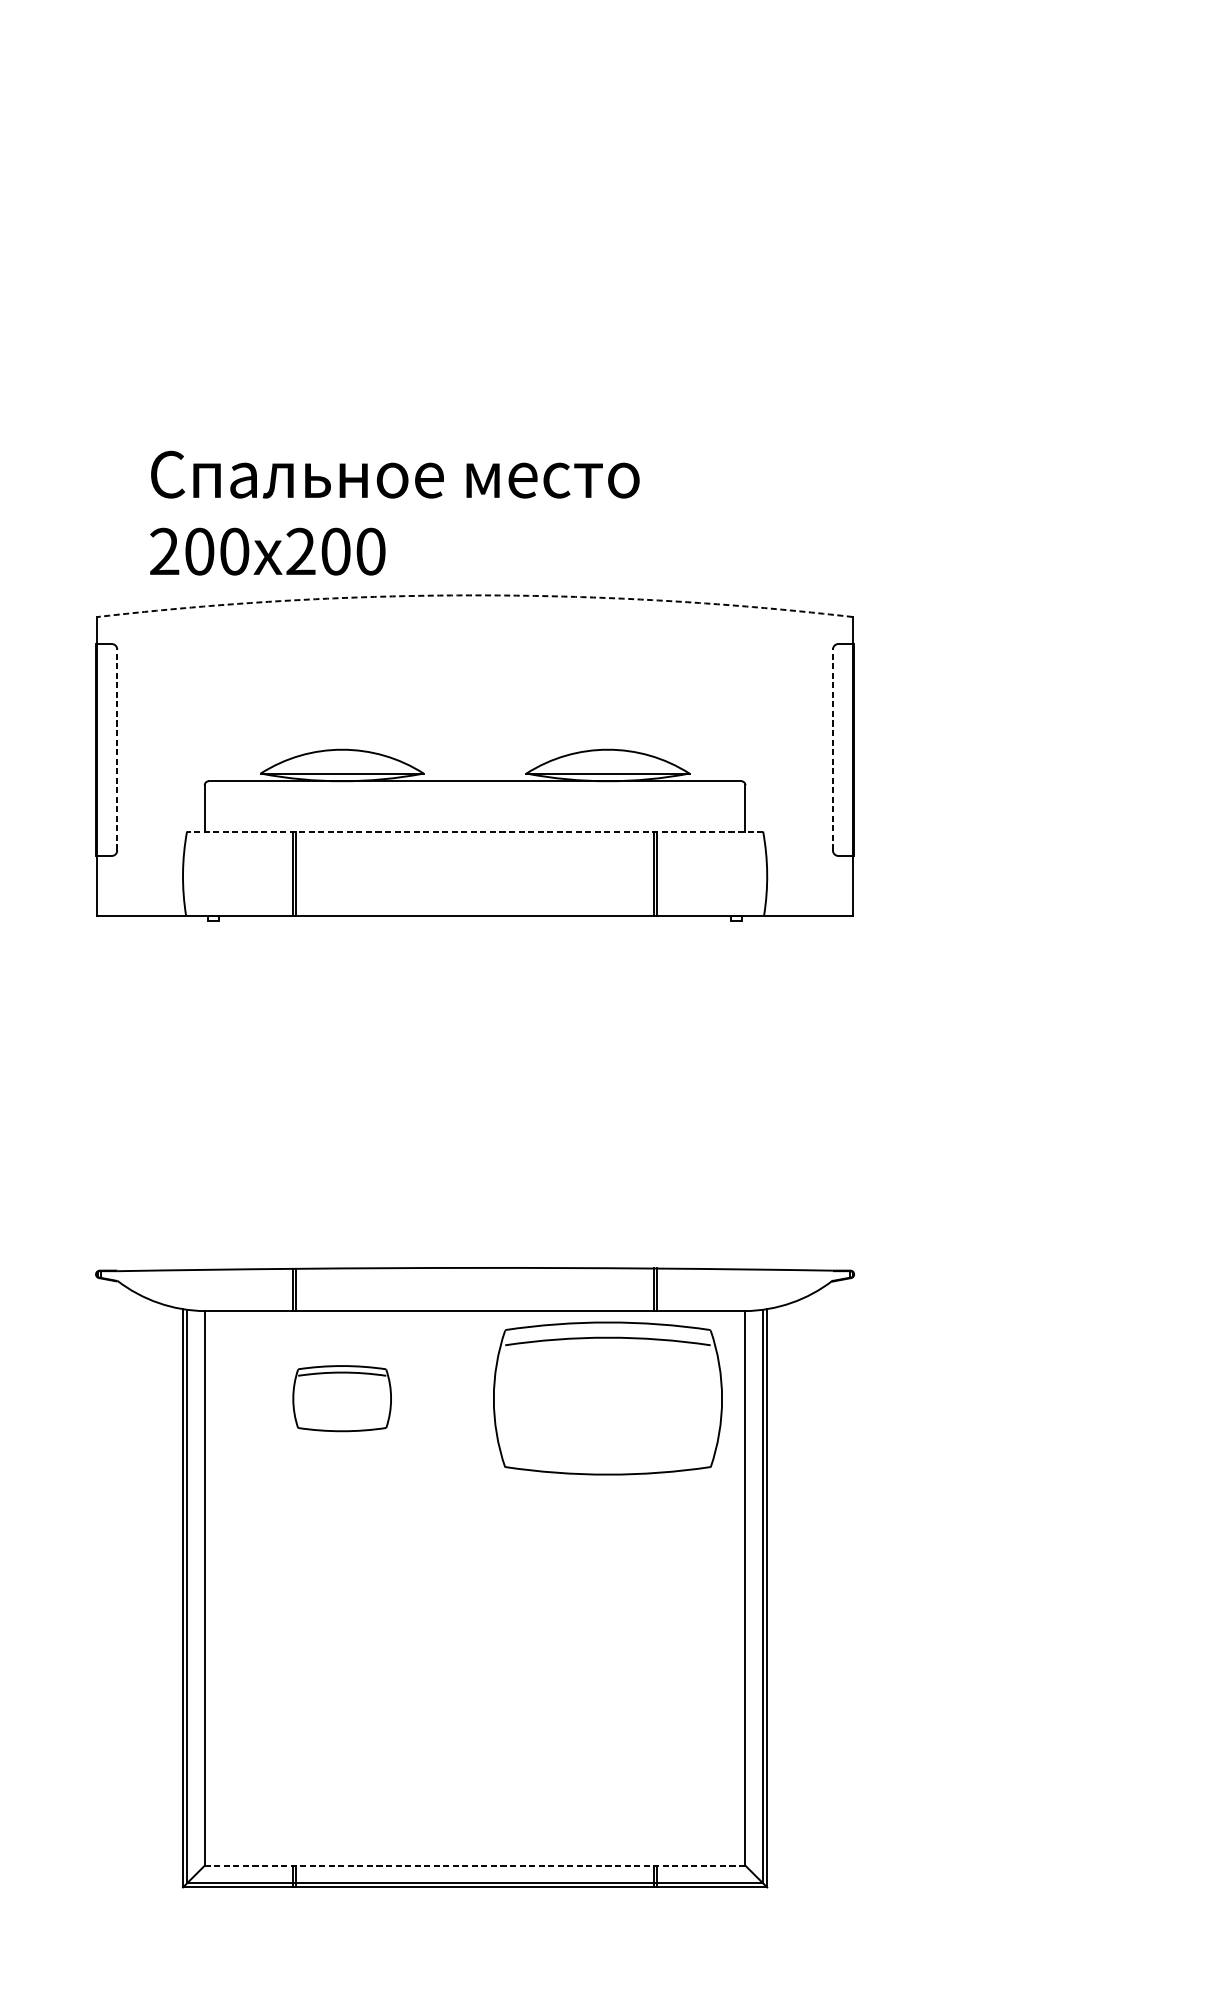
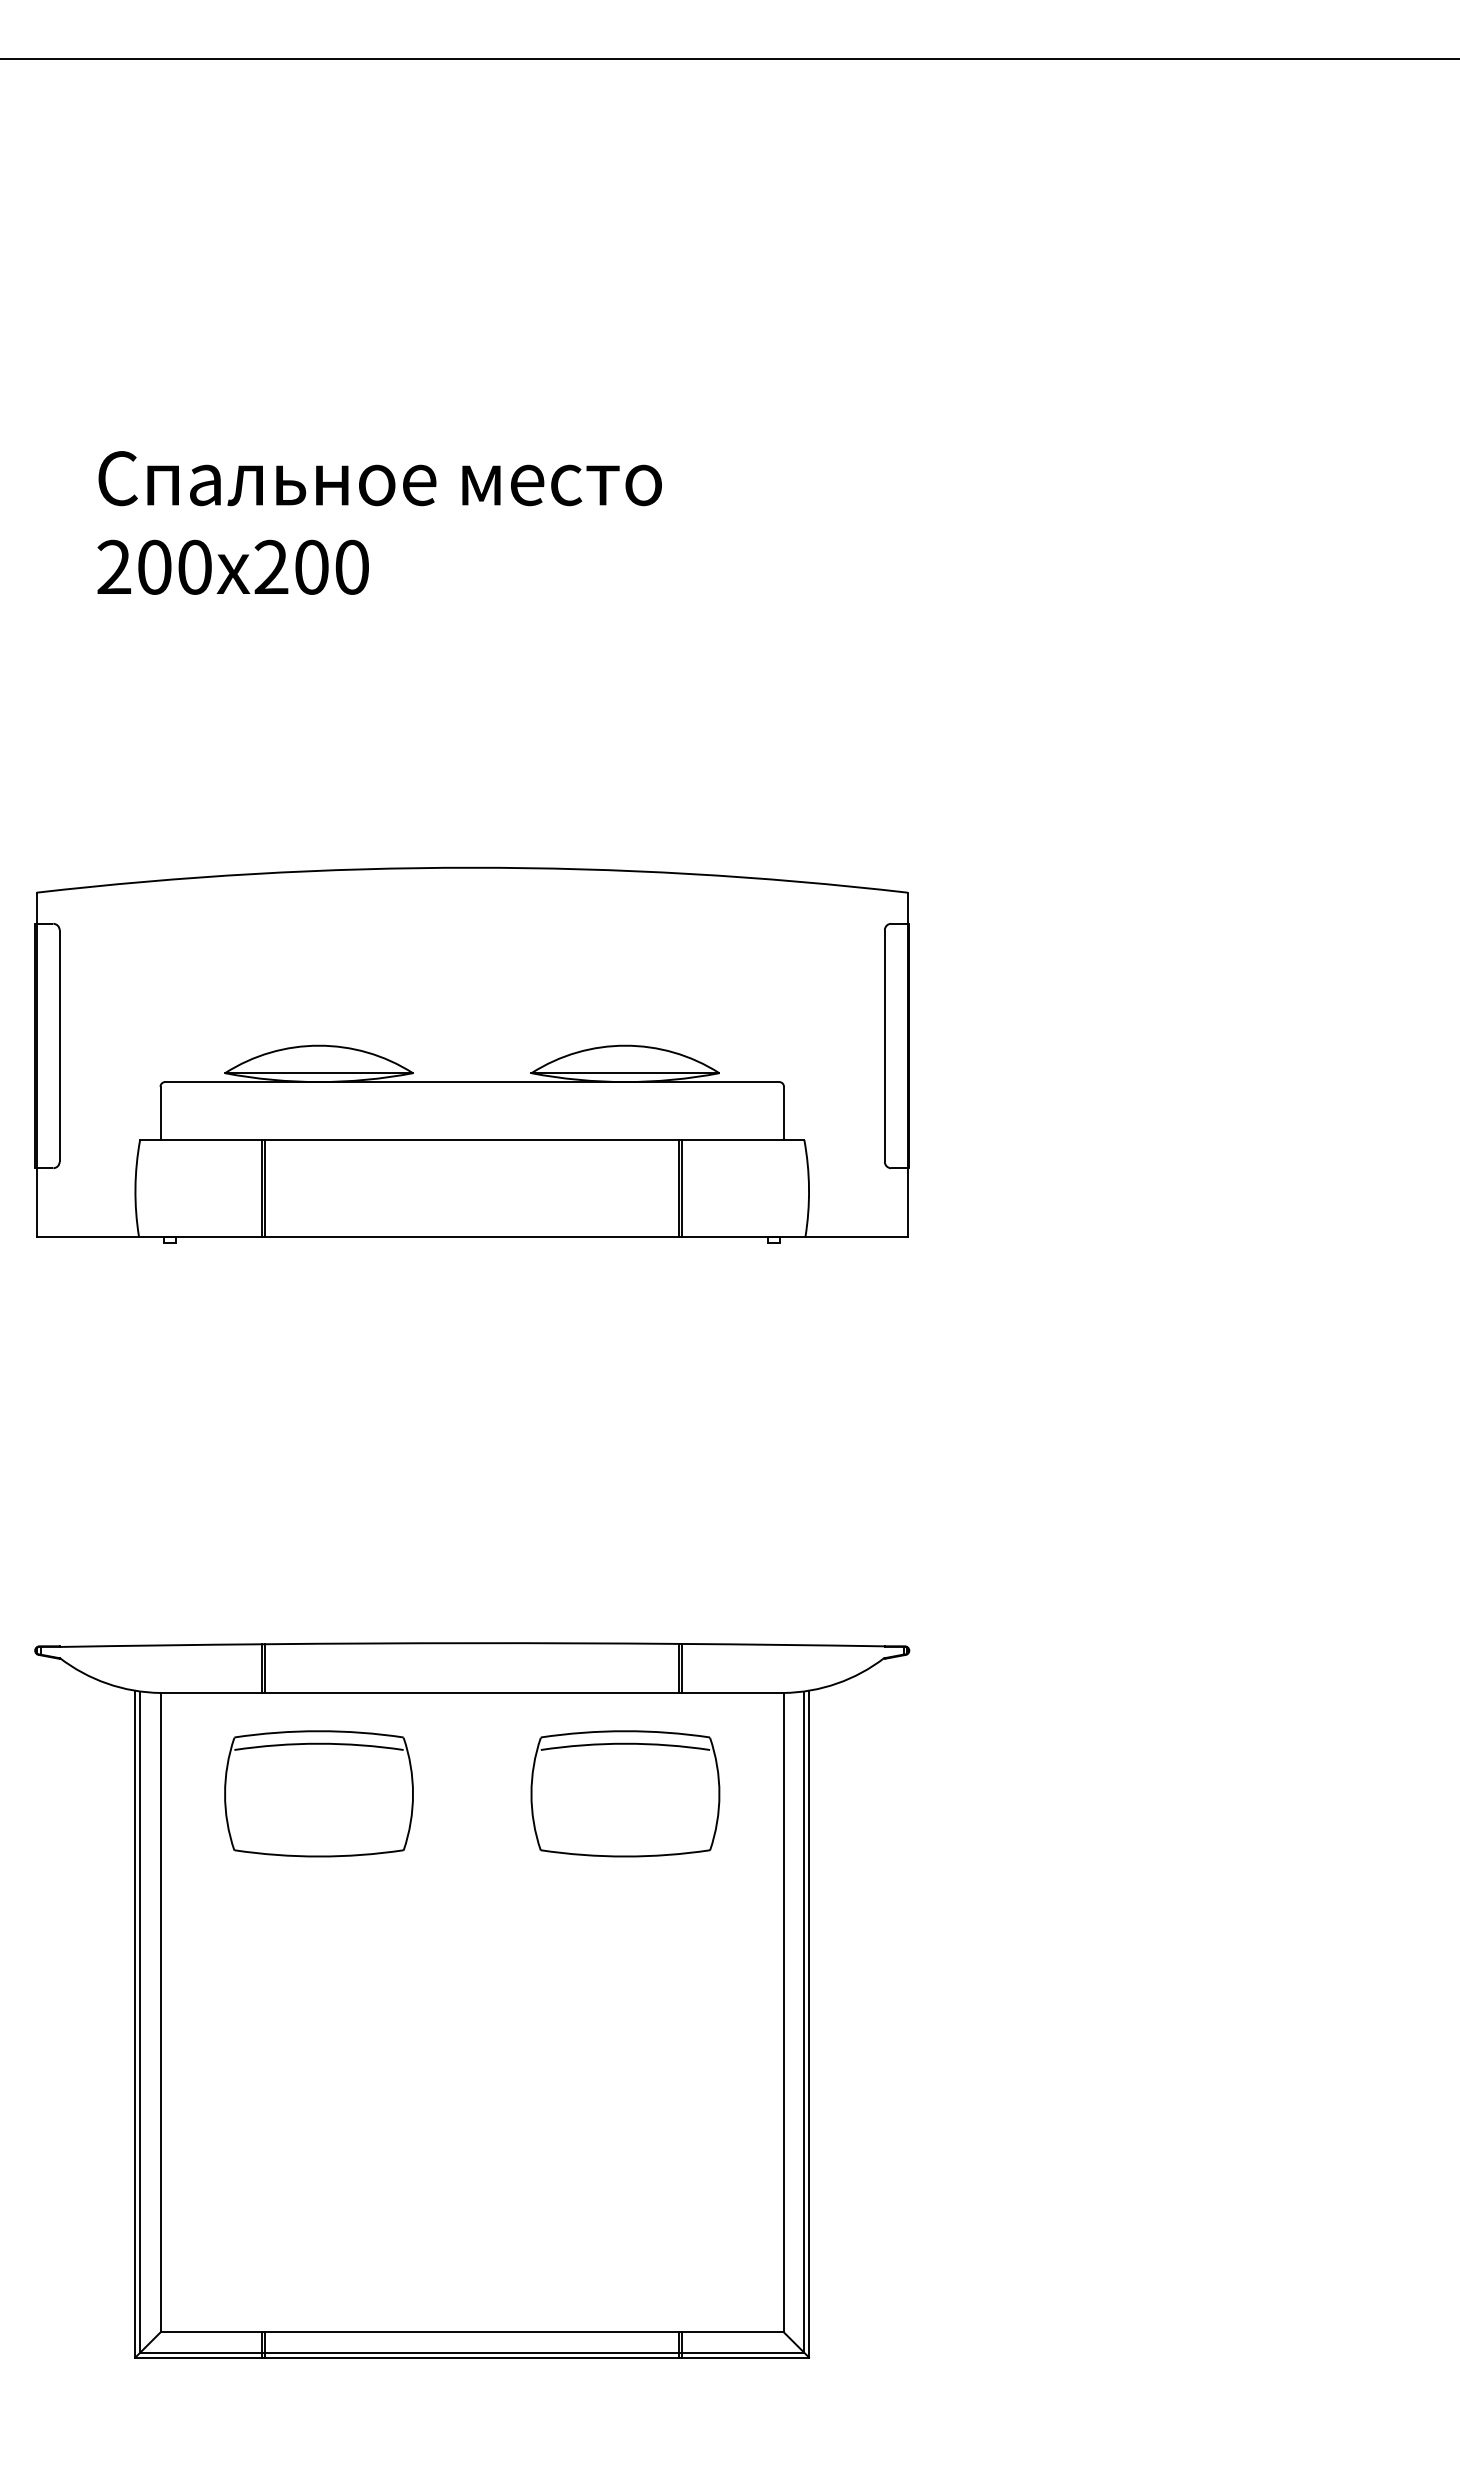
text: (394, 512) -> (379, 522), moved
arc: (475, 595) -> (472, 867), dashed -> solid
line: (117, 750) -> (59, 1046), dashed -> solid
line: (832, 750) -> (884, 1046), dashed -> solid
line: (474, 831) -> (471, 1140), dashed -> solid
part: (341, 1398) -> (318, 1793), size x1.67
part: (608, 1398) -> (625, 1793), size x0.71
line: (475, 1865) -> (472, 2332), dashed -> solid

